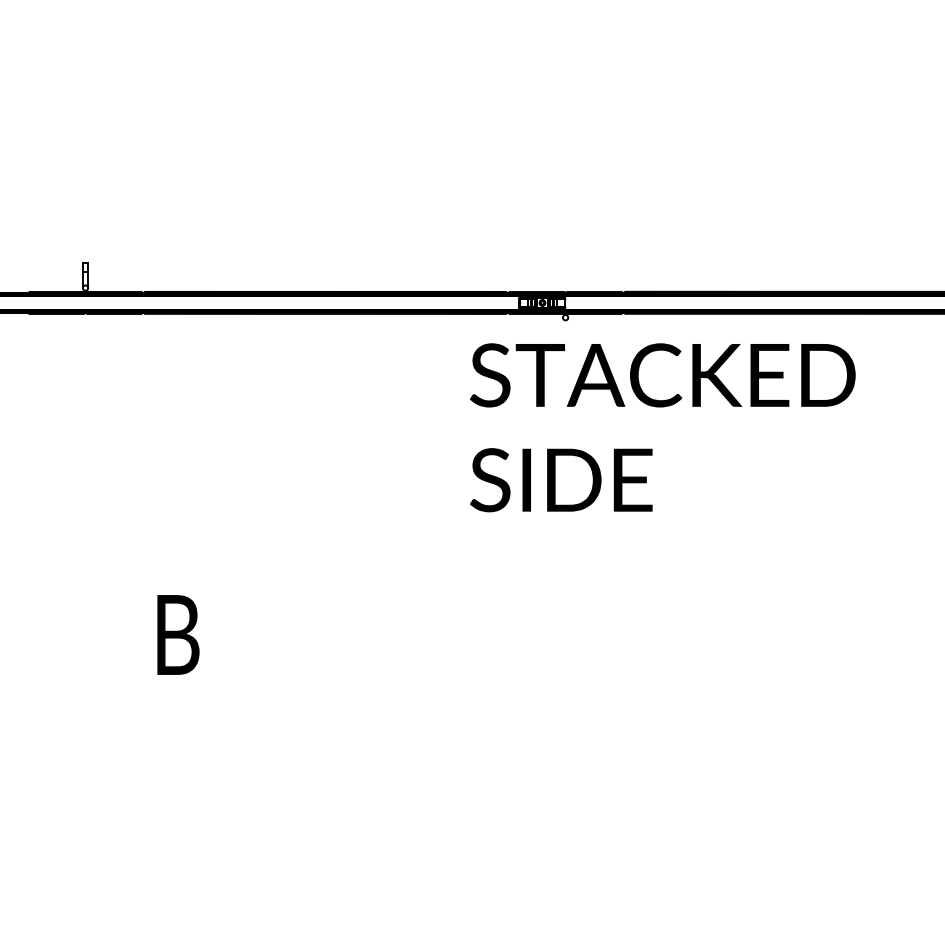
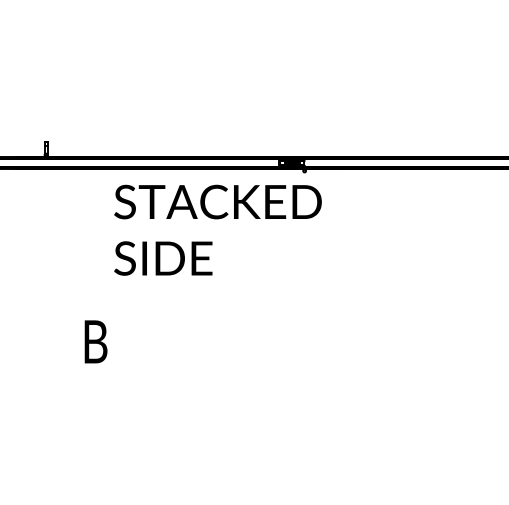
text: (661, 426) -> (217, 229), moved

